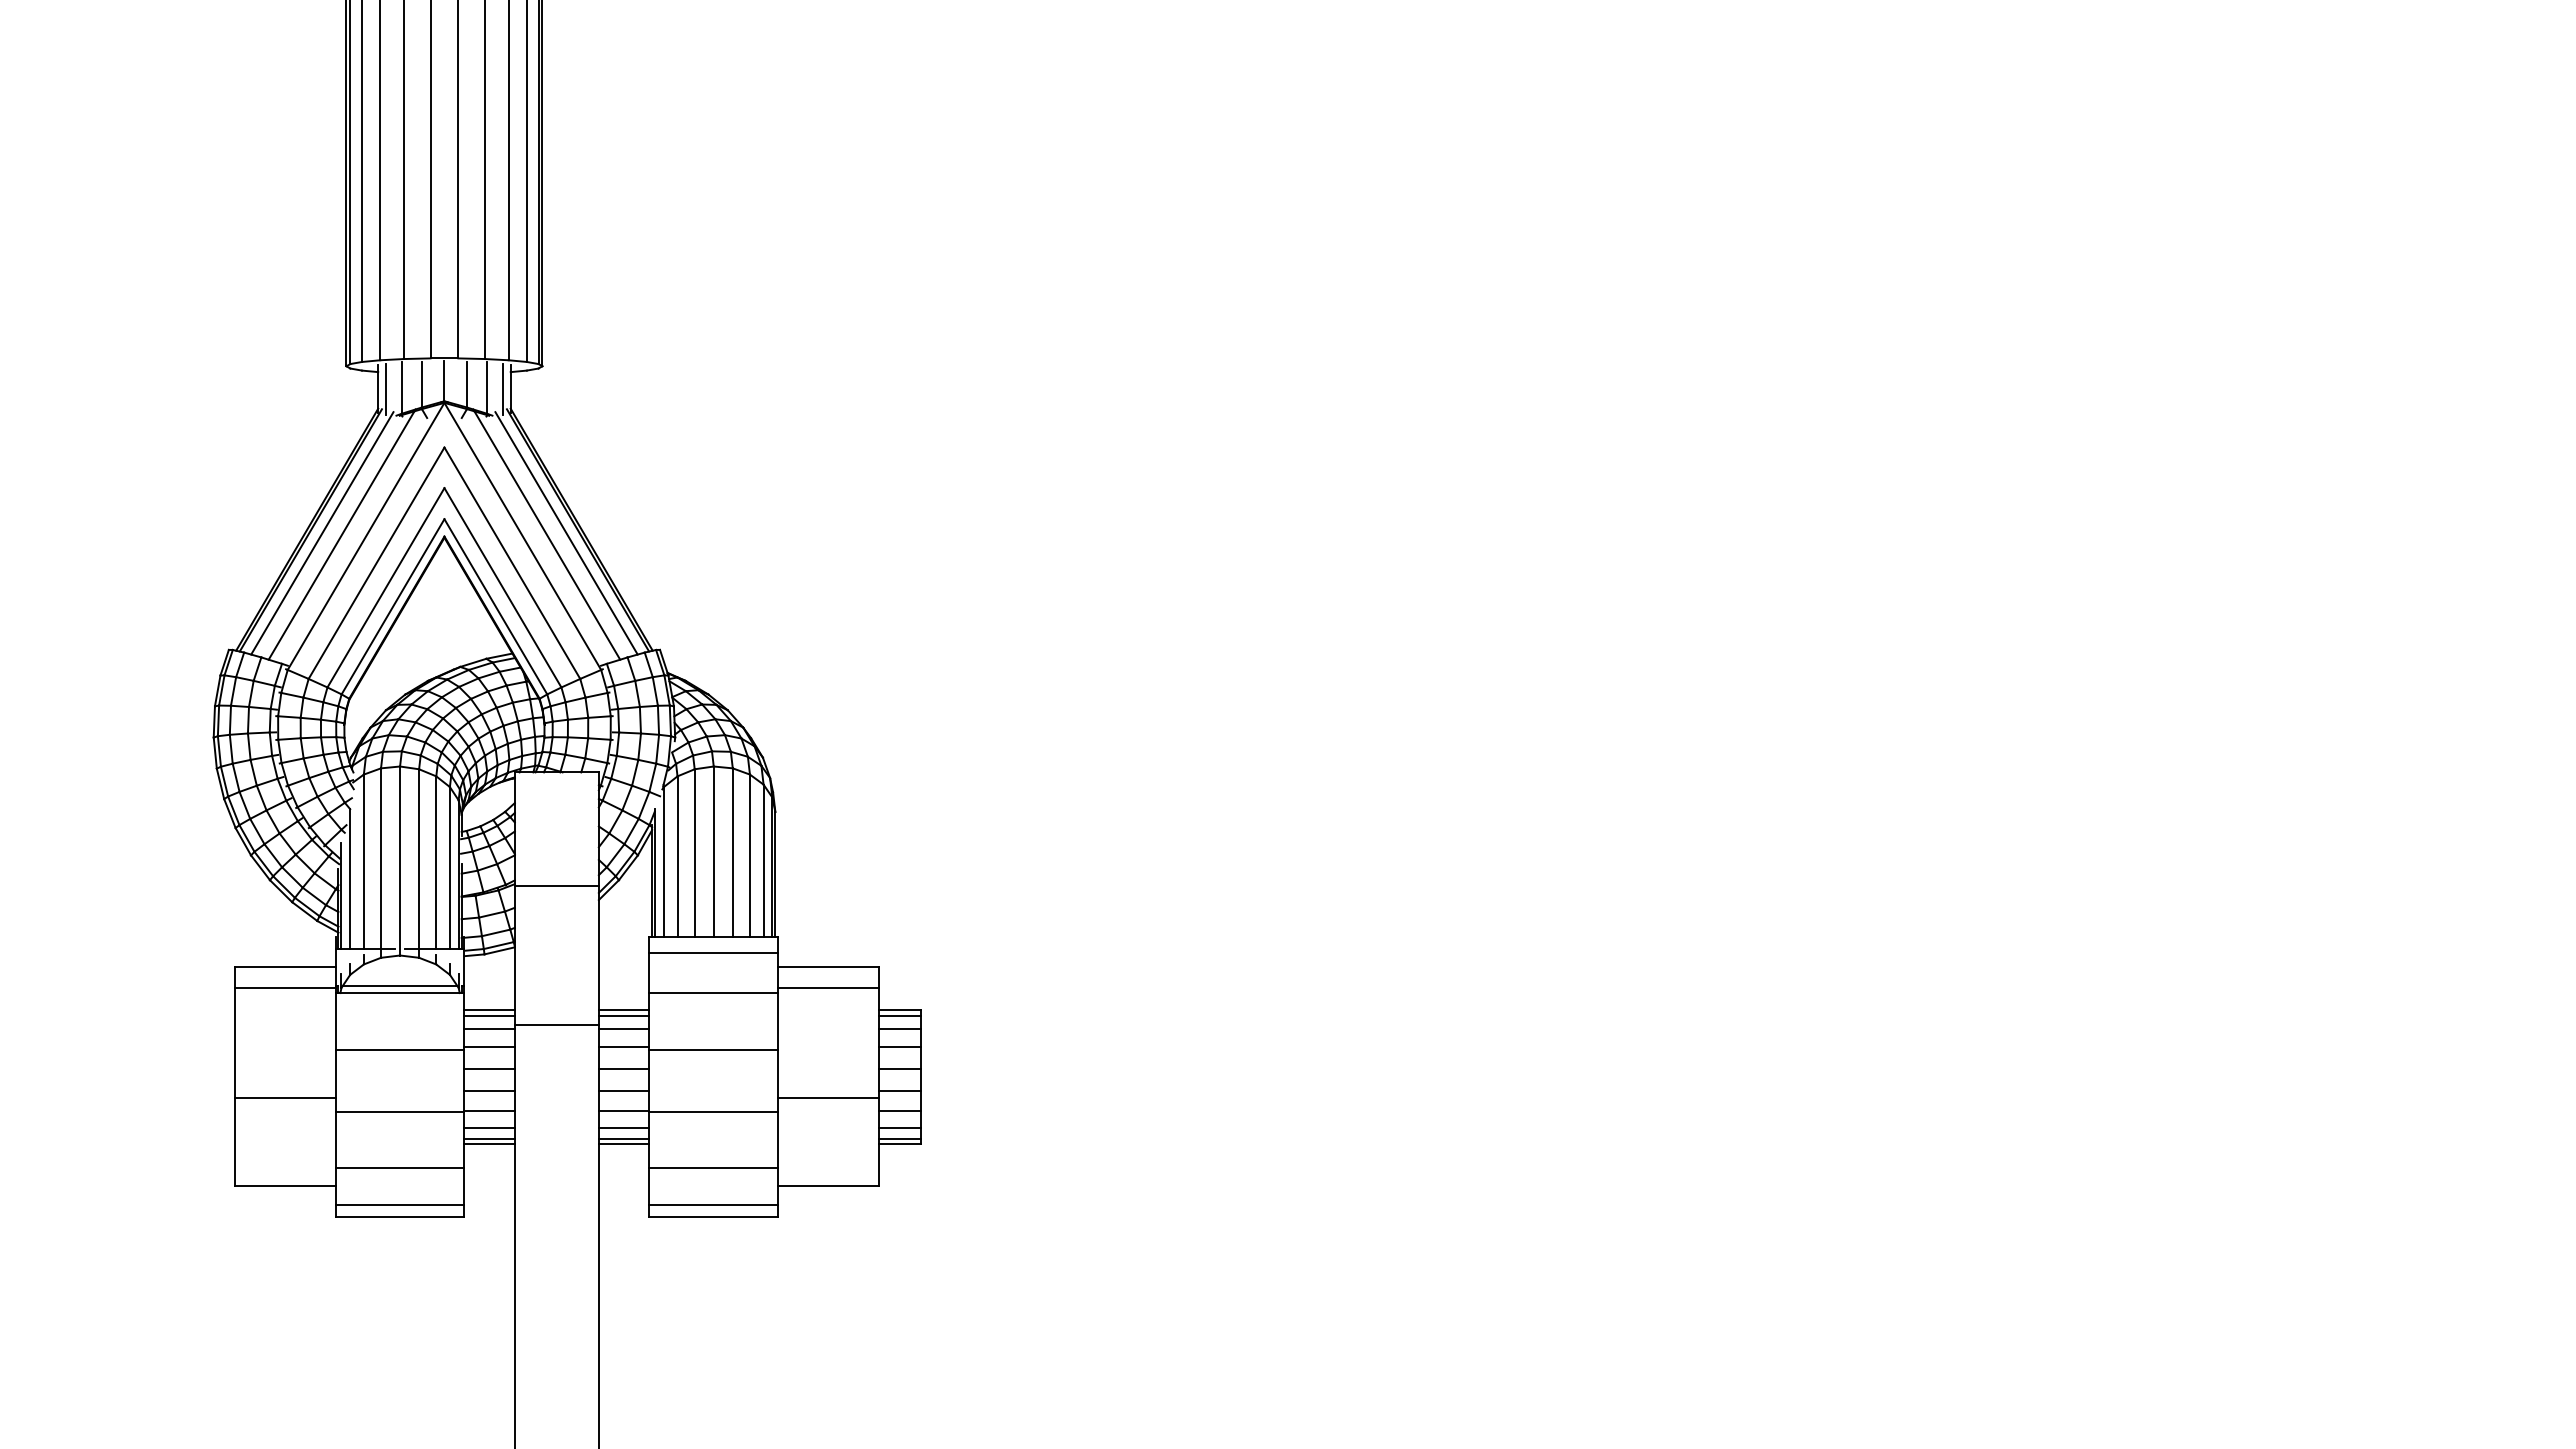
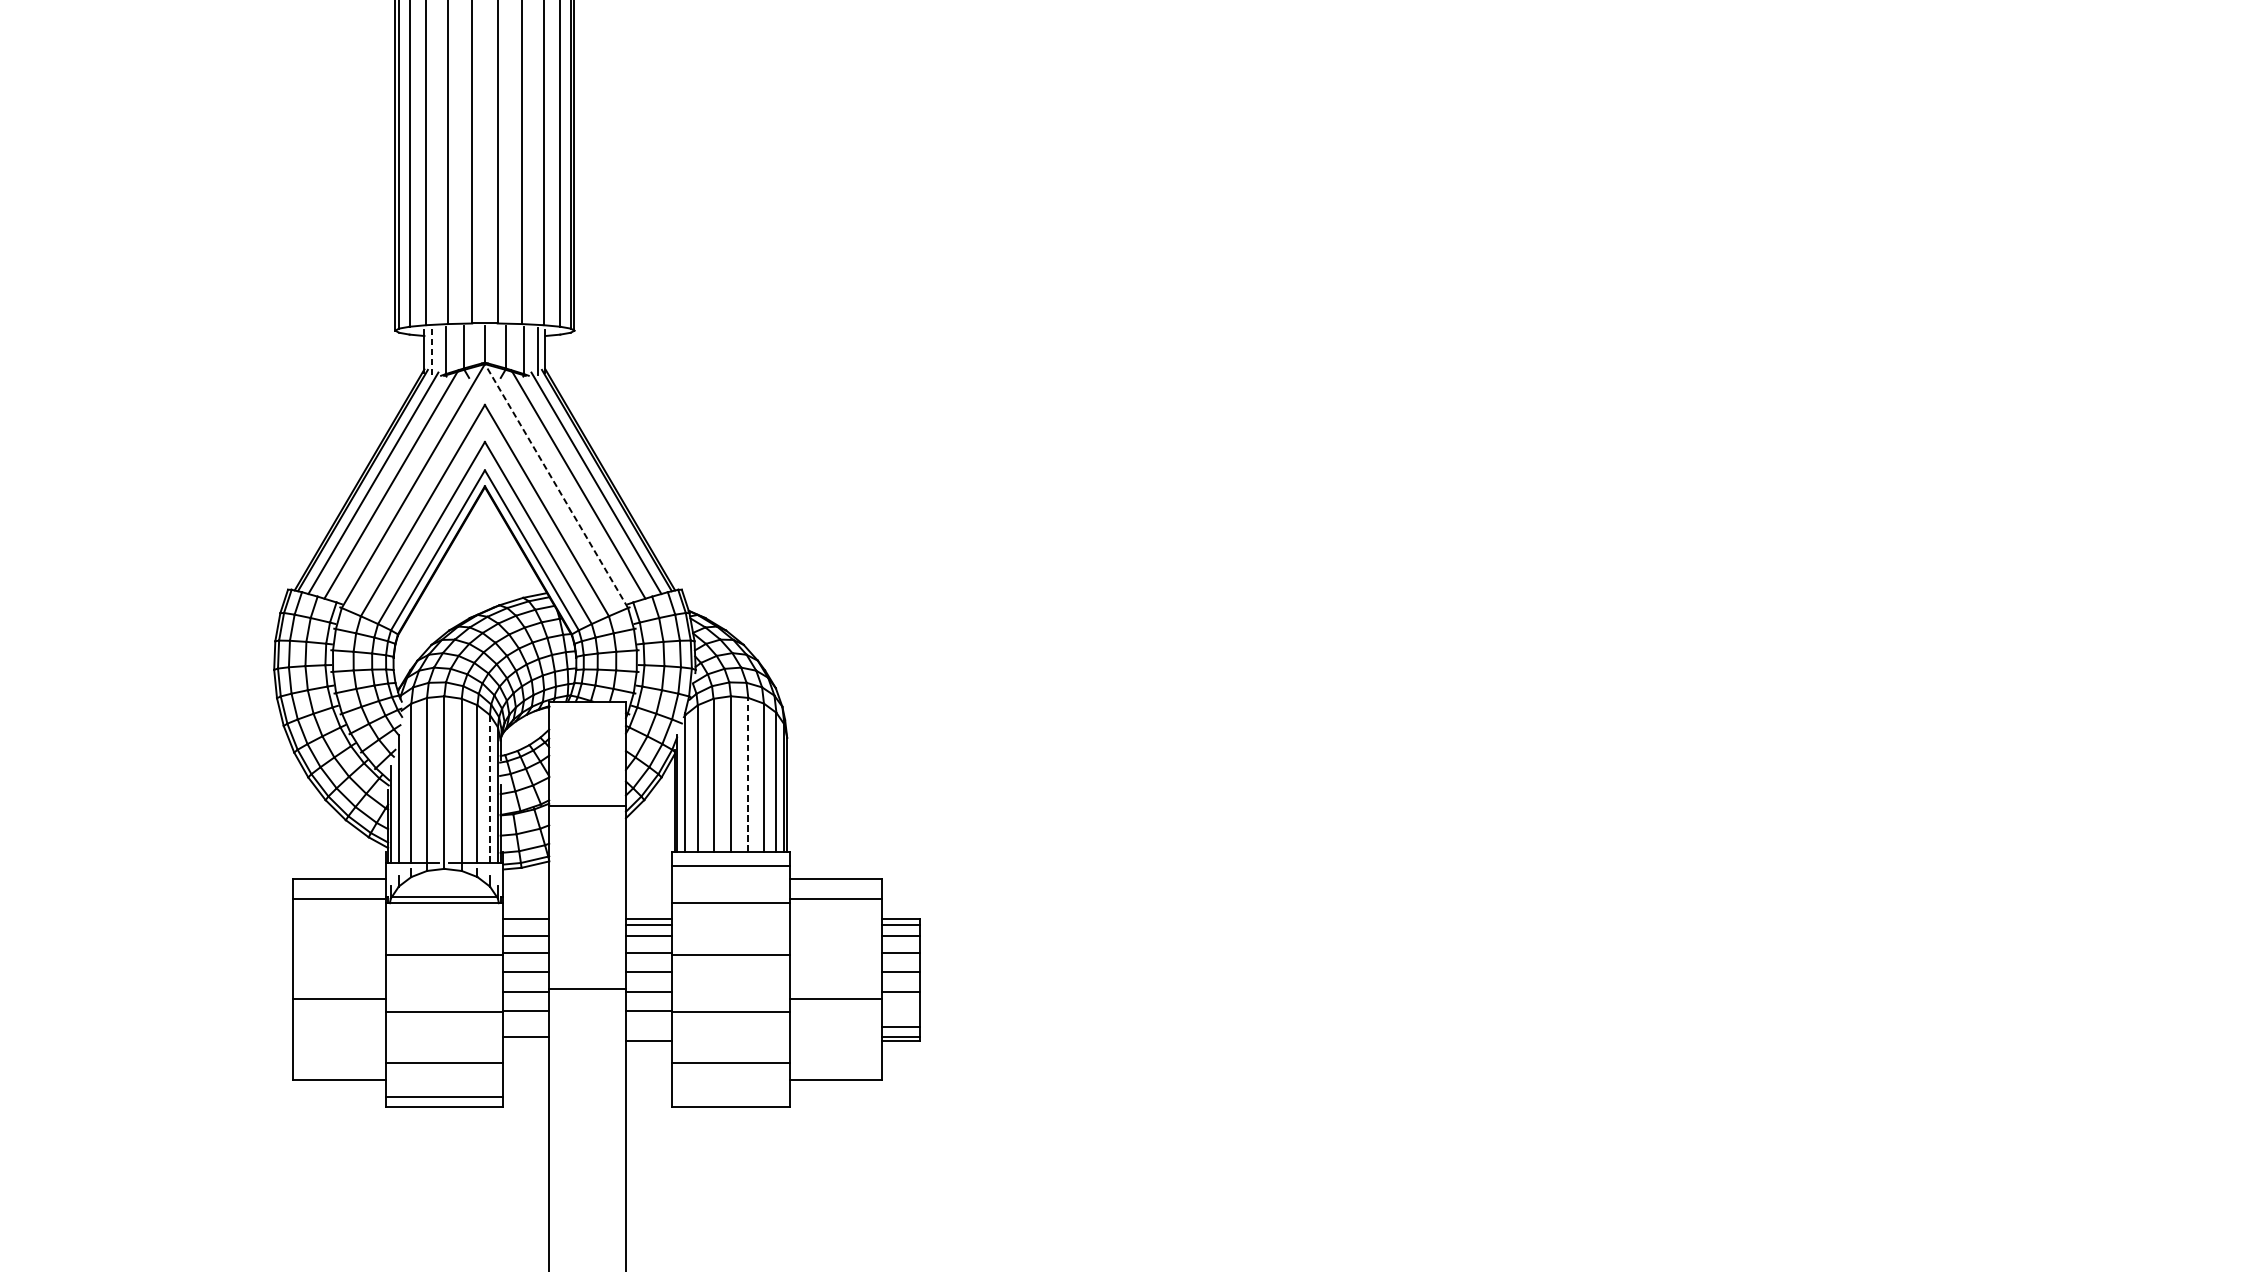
line: (386, 389) -> (432, 351), solid -> dashed
line: (522, 536) -> (556, 486), solid -> dashed
line: (732, 852) -> (748, 774), solid -> dashed
line: (449, 867) -> (489, 788), solid -> dashed
line: (489, 1016) -> (526, 924), removed
line: (556, 1025) -> (587, 989), moved
line: (899, 1111) -> (900, 1011), removed
line: (489, 1128) -> (526, 1026), removed
line: (623, 1128) -> (648, 1026), removed
line: (623, 1139) -> (648, 1036), removed
line: (489, 1143) -> (526, 1040), removed
line: (713, 1204) -> (730, 1096), removed

